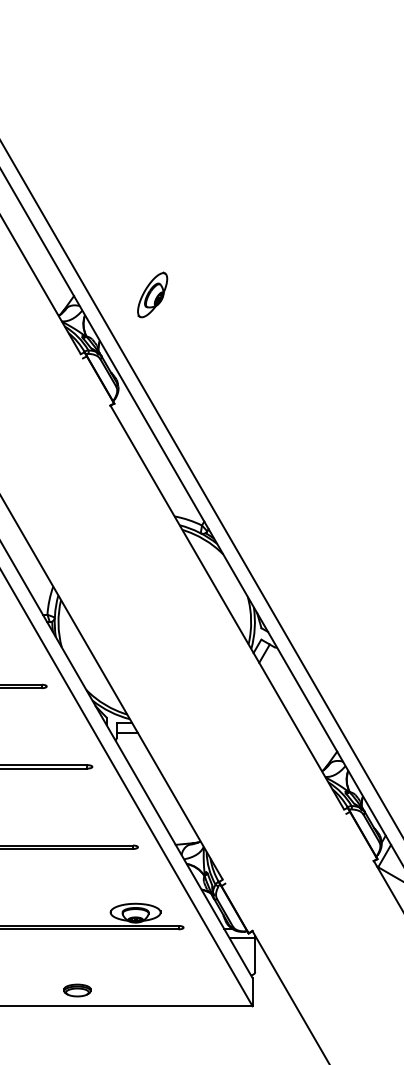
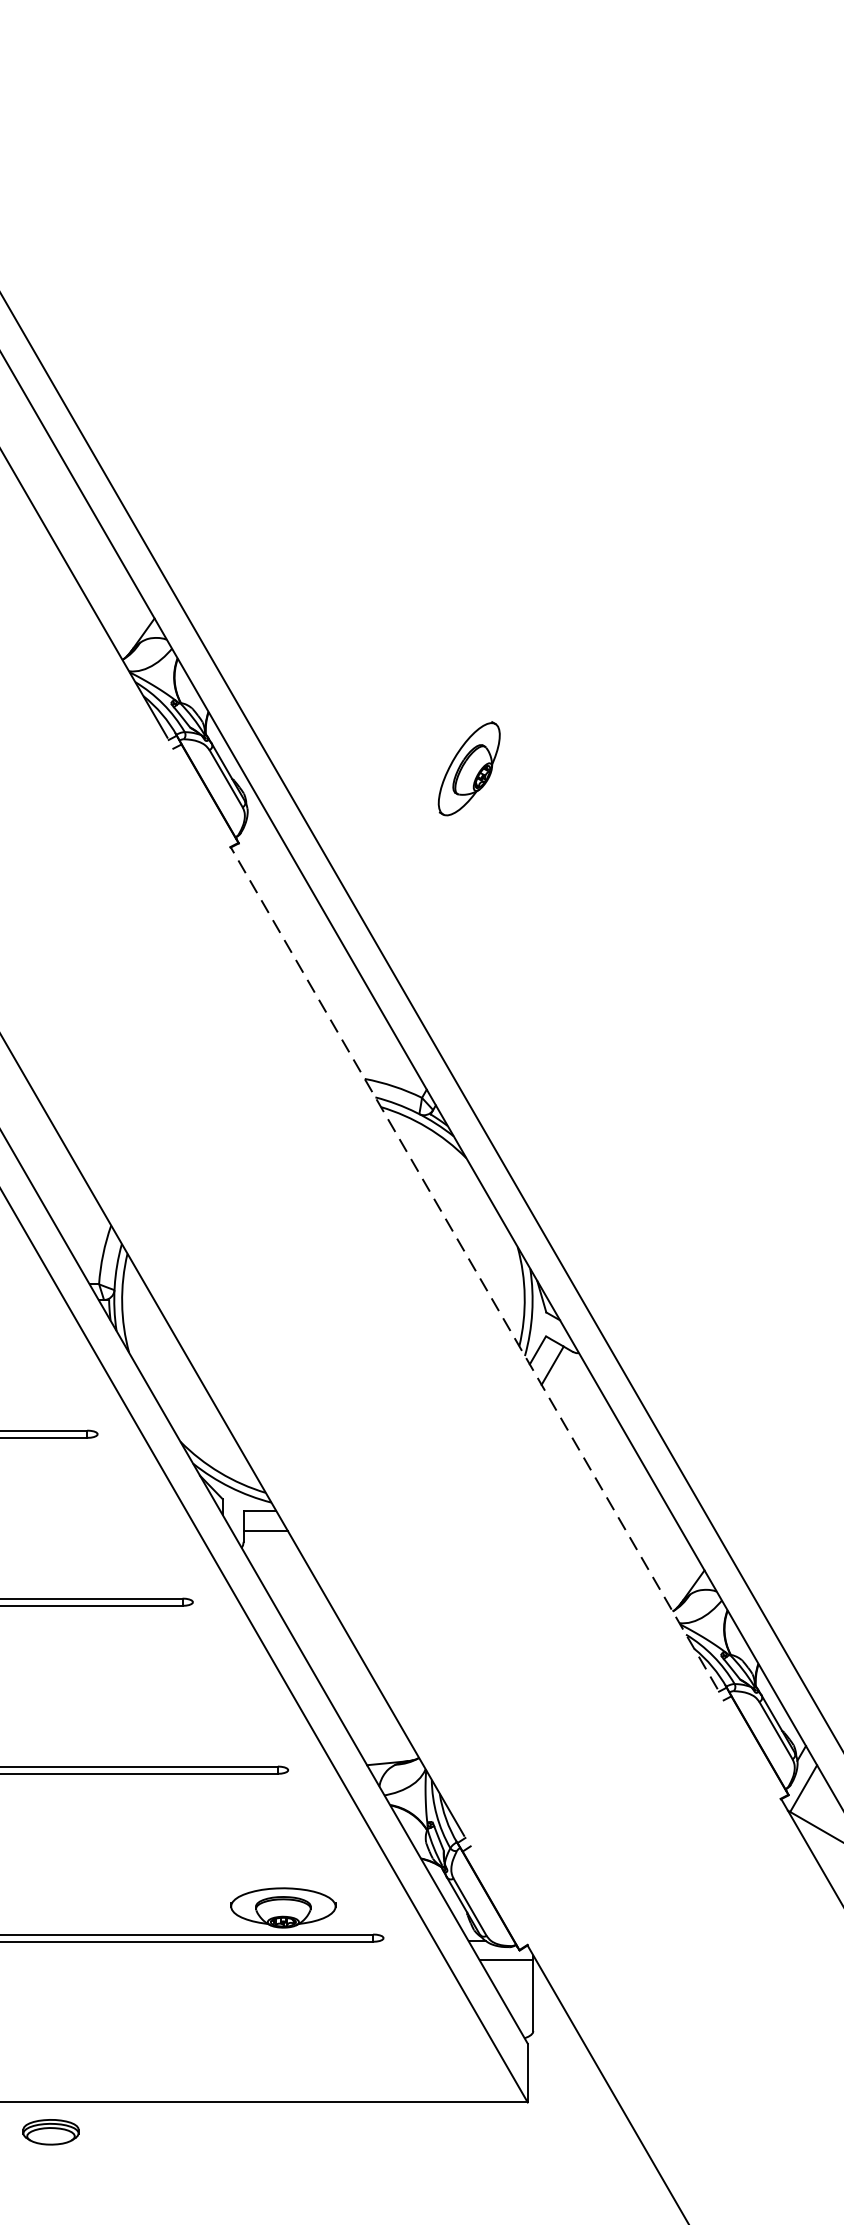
part: (152, 294) -> (469, 767), moved
line: (227, 607) -> (475, 1269), solid -> dashed
part: (77, 990) -> (51, 2132), moved

